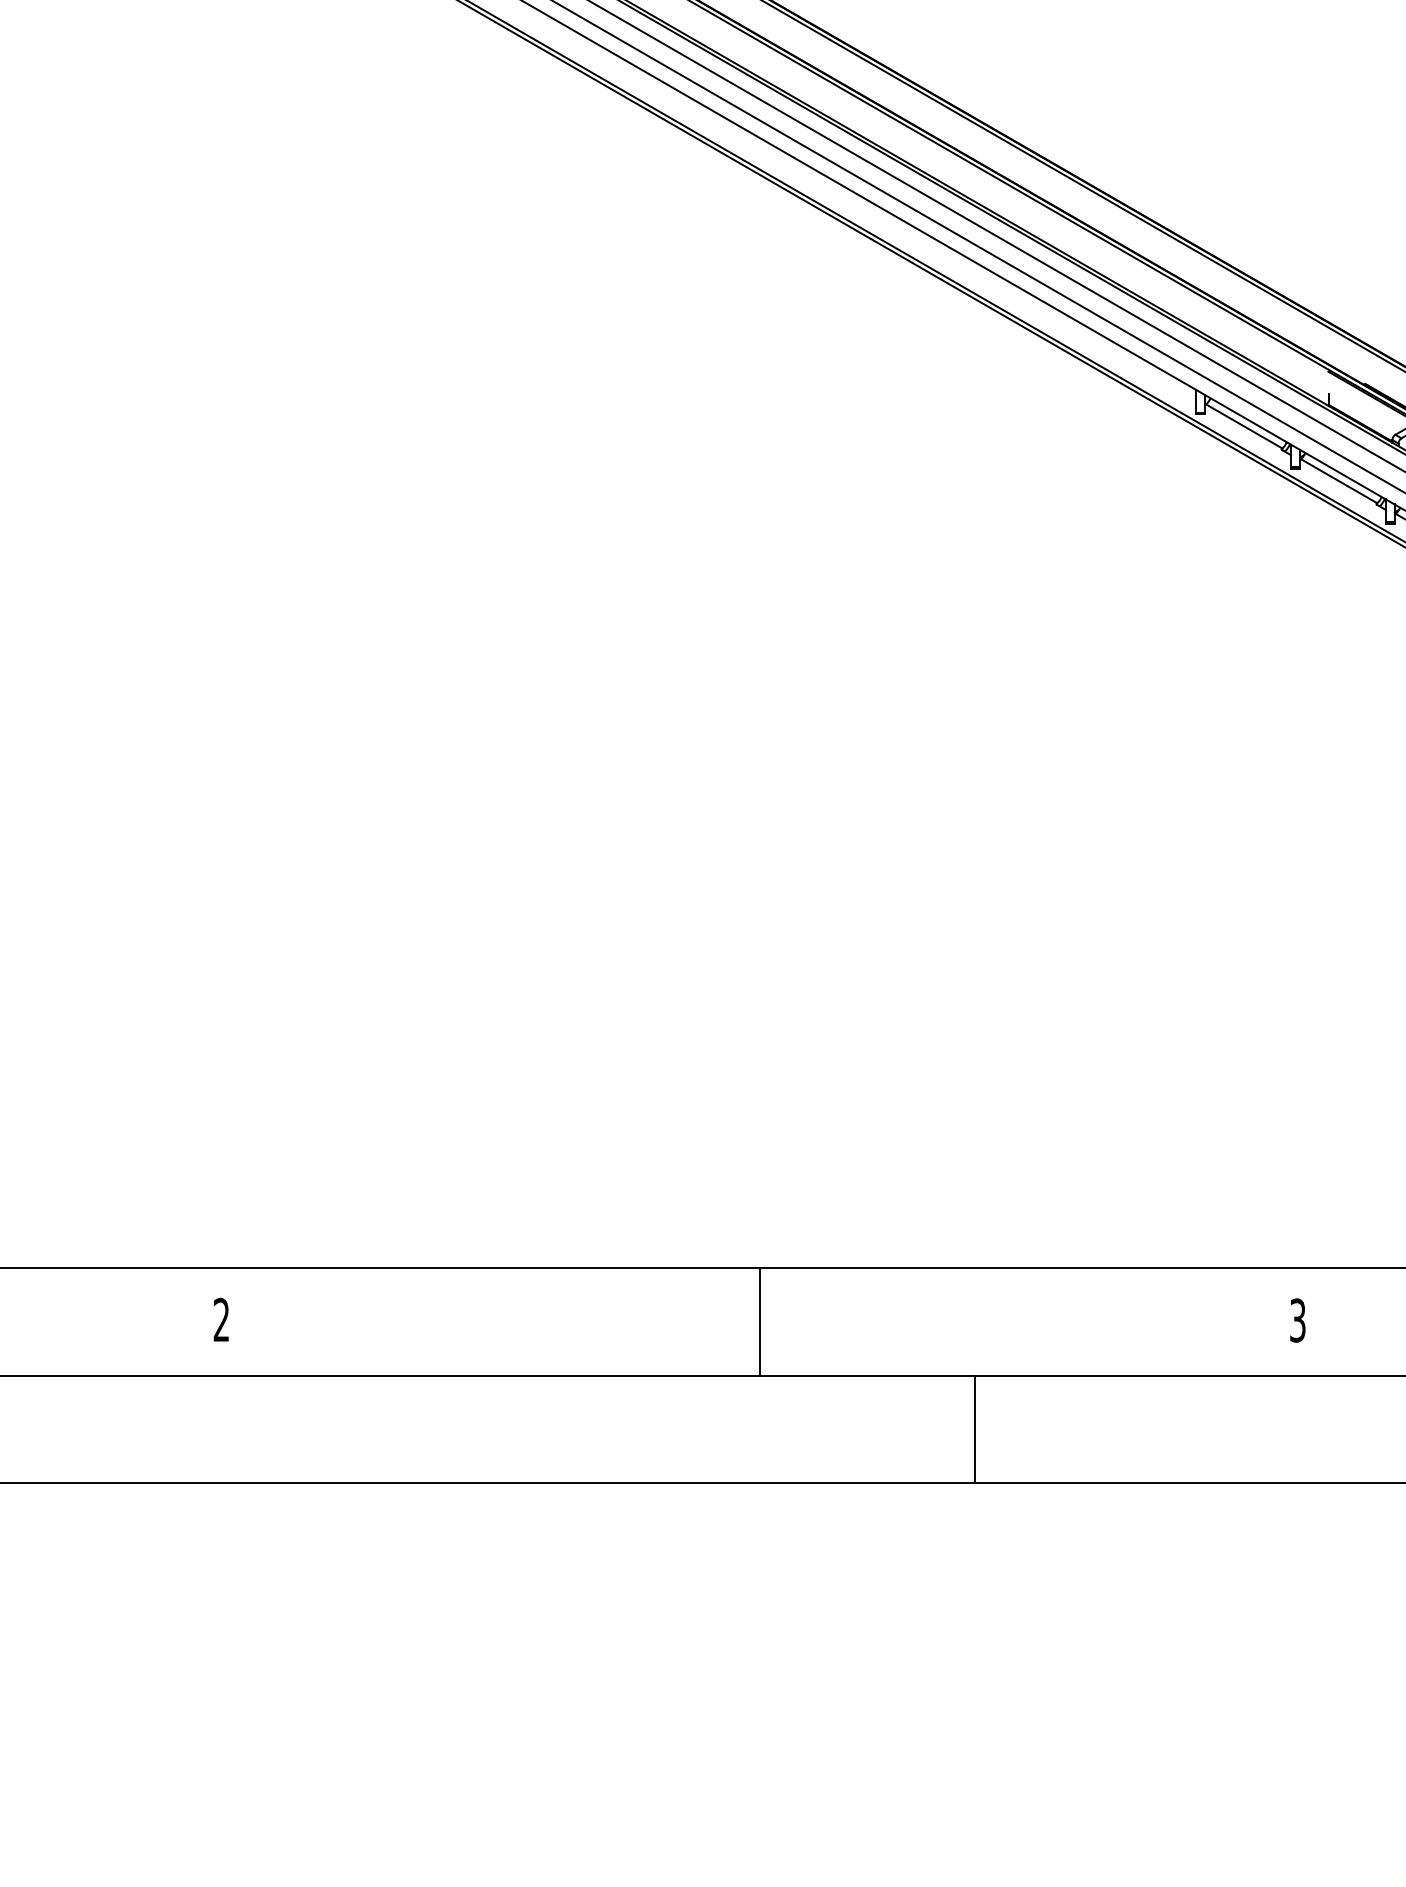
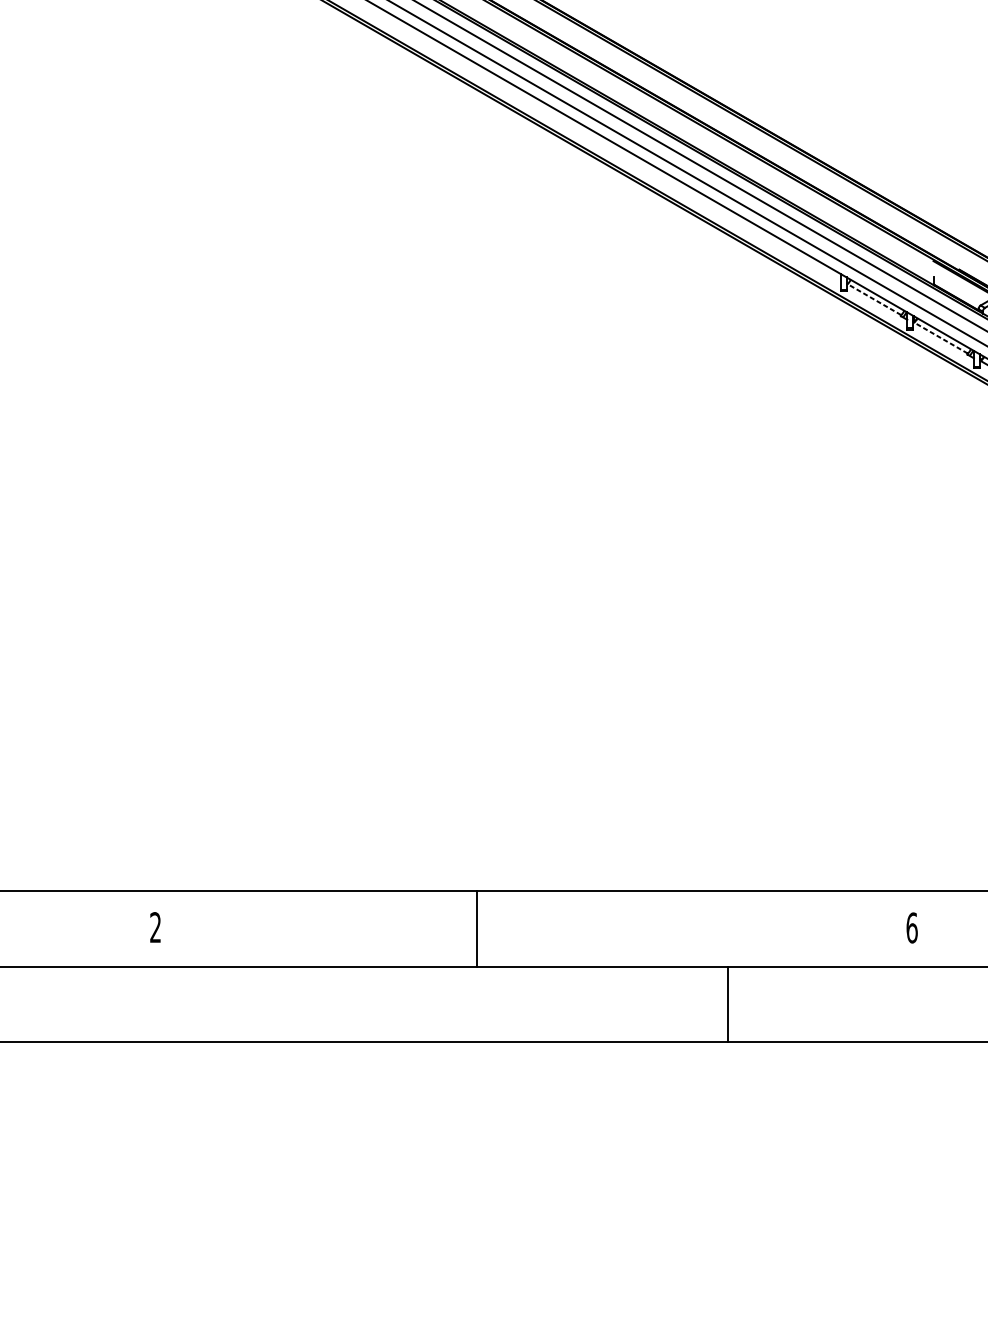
line: (1243, 426) -> (873, 299), solid -> dashed
line: (1338, 480) -> (940, 337), solid -> dashed
text: (1298, 1320) -> (912, 927), 3 -> 6
line: (760, 1321) -> (477, 928), moved
line: (974, 1429) -> (727, 1004), moved

